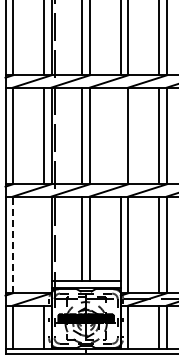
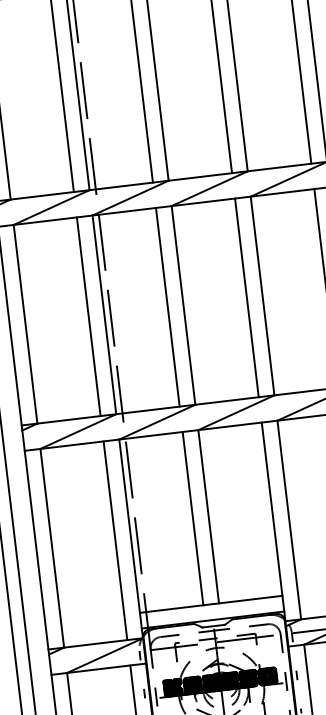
line: (120, 135) -> (246, 297), added
line: (13, 244) -> (52, 547), dashed -> solid
line: (43, 244) -> (114, 540), added

